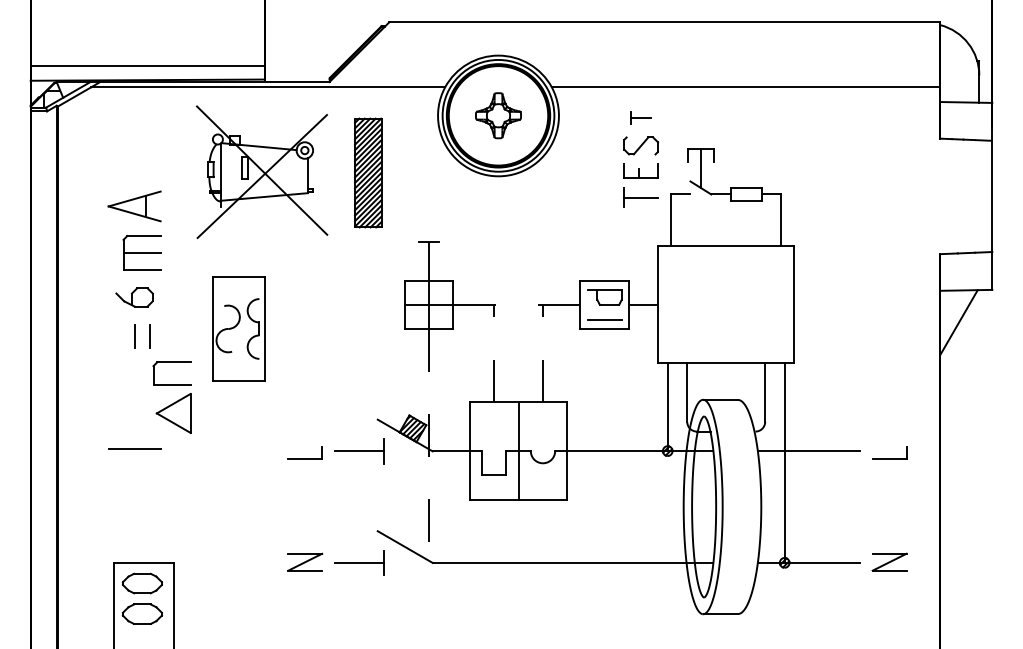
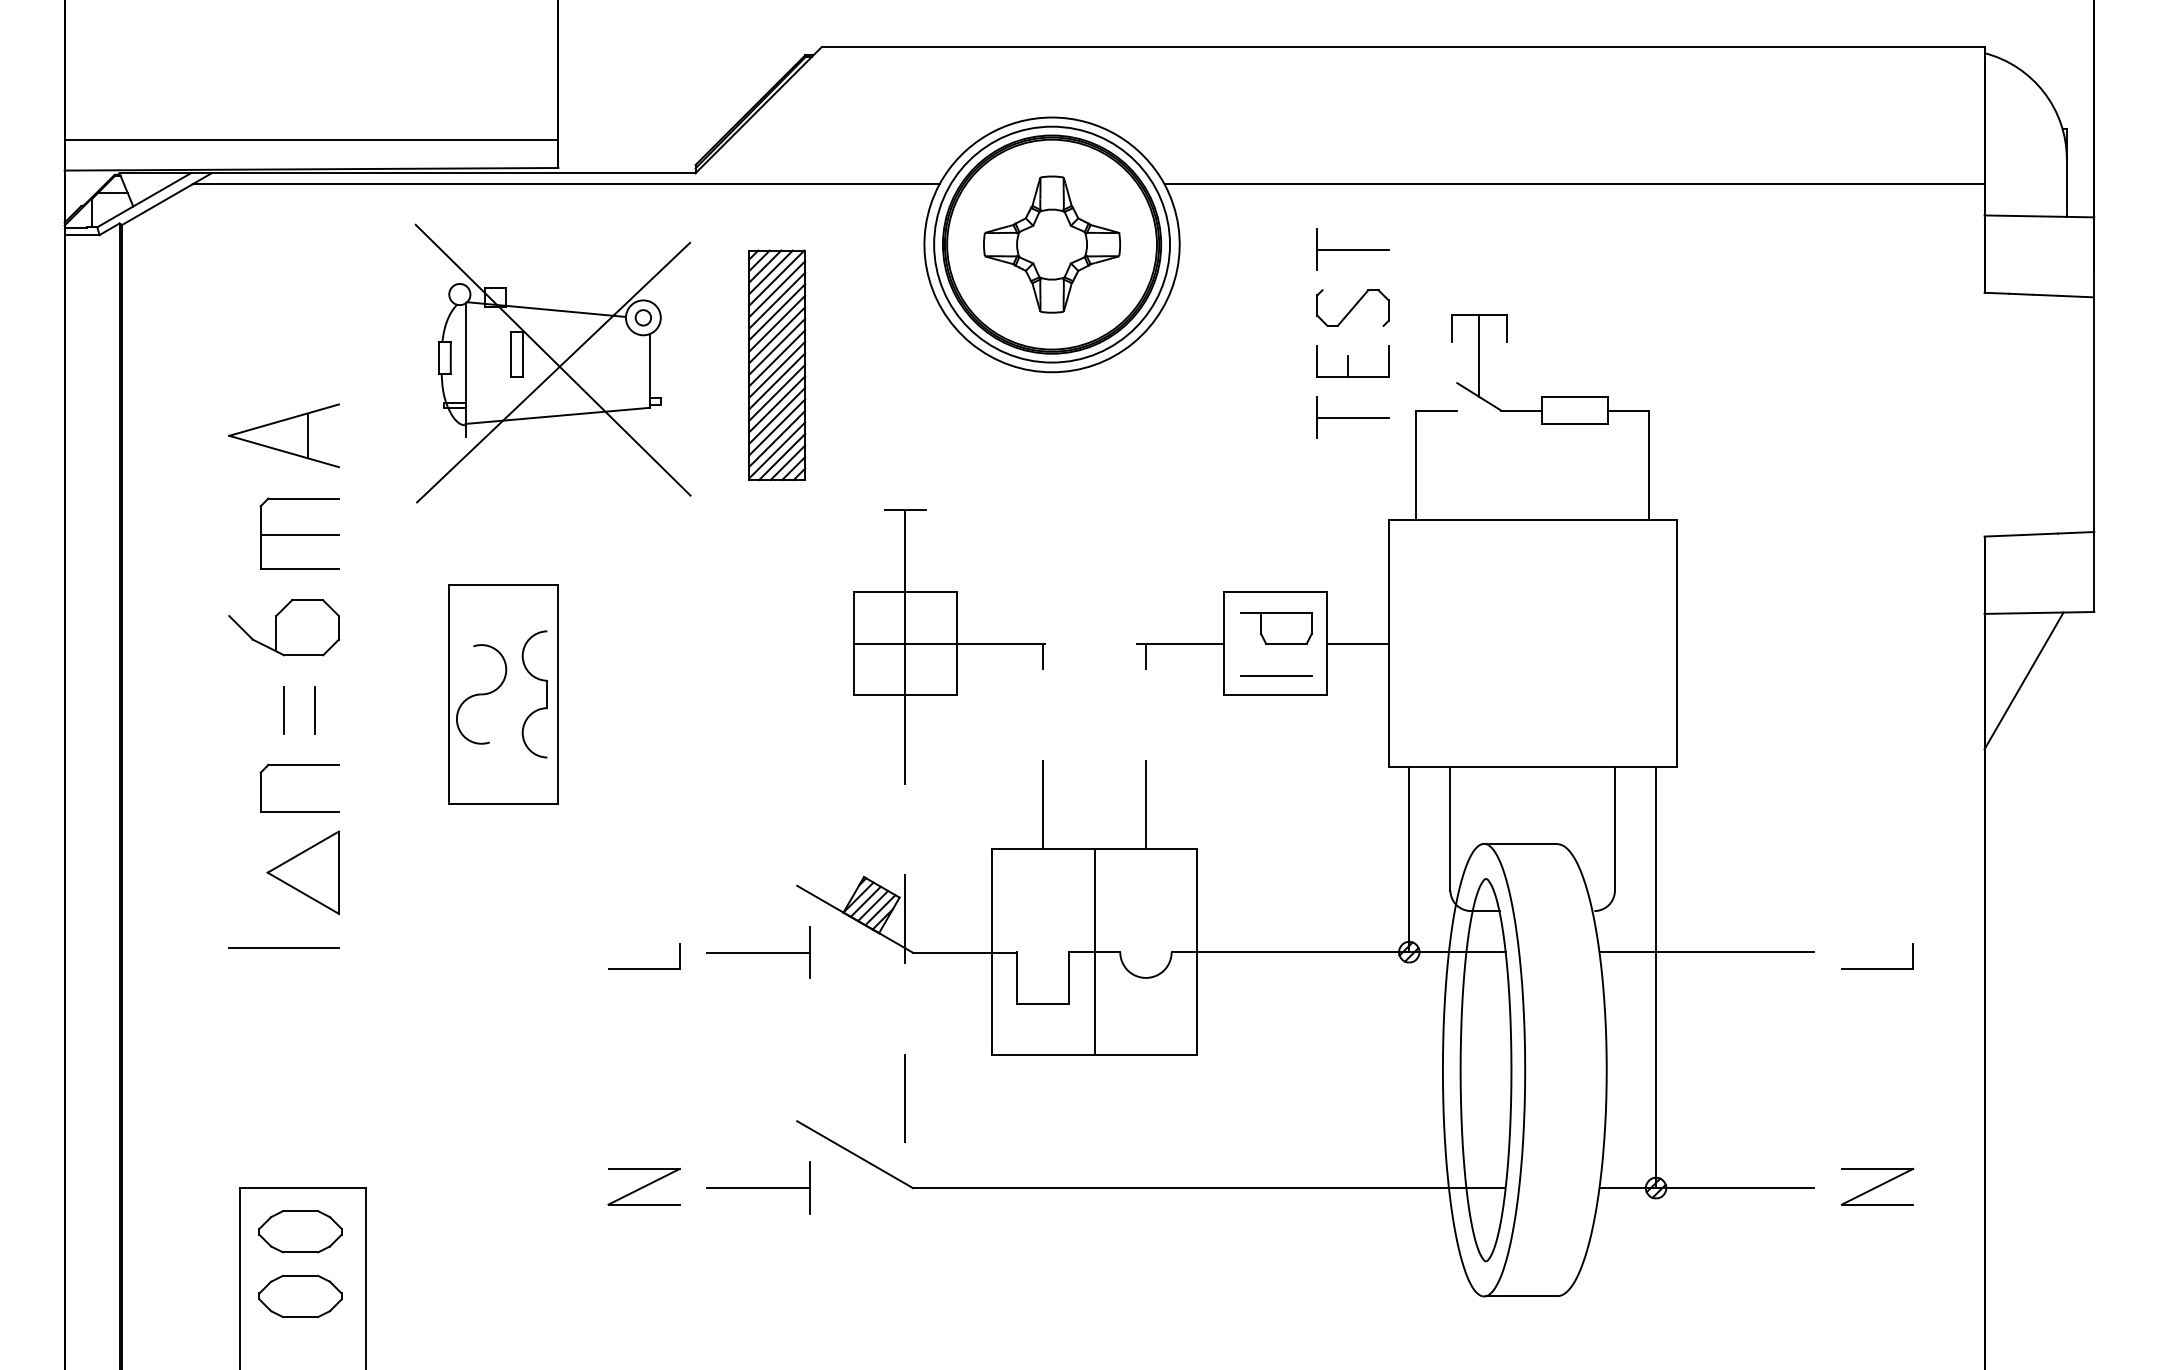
part: (498, 115) -> (1052, 243), size x1.43
part: (640, 117) -> (1351, 248), size x1.67
part: (134, 297) -> (283, 628), size x1.43
part: (171, 397) -> (298, 839), moved

